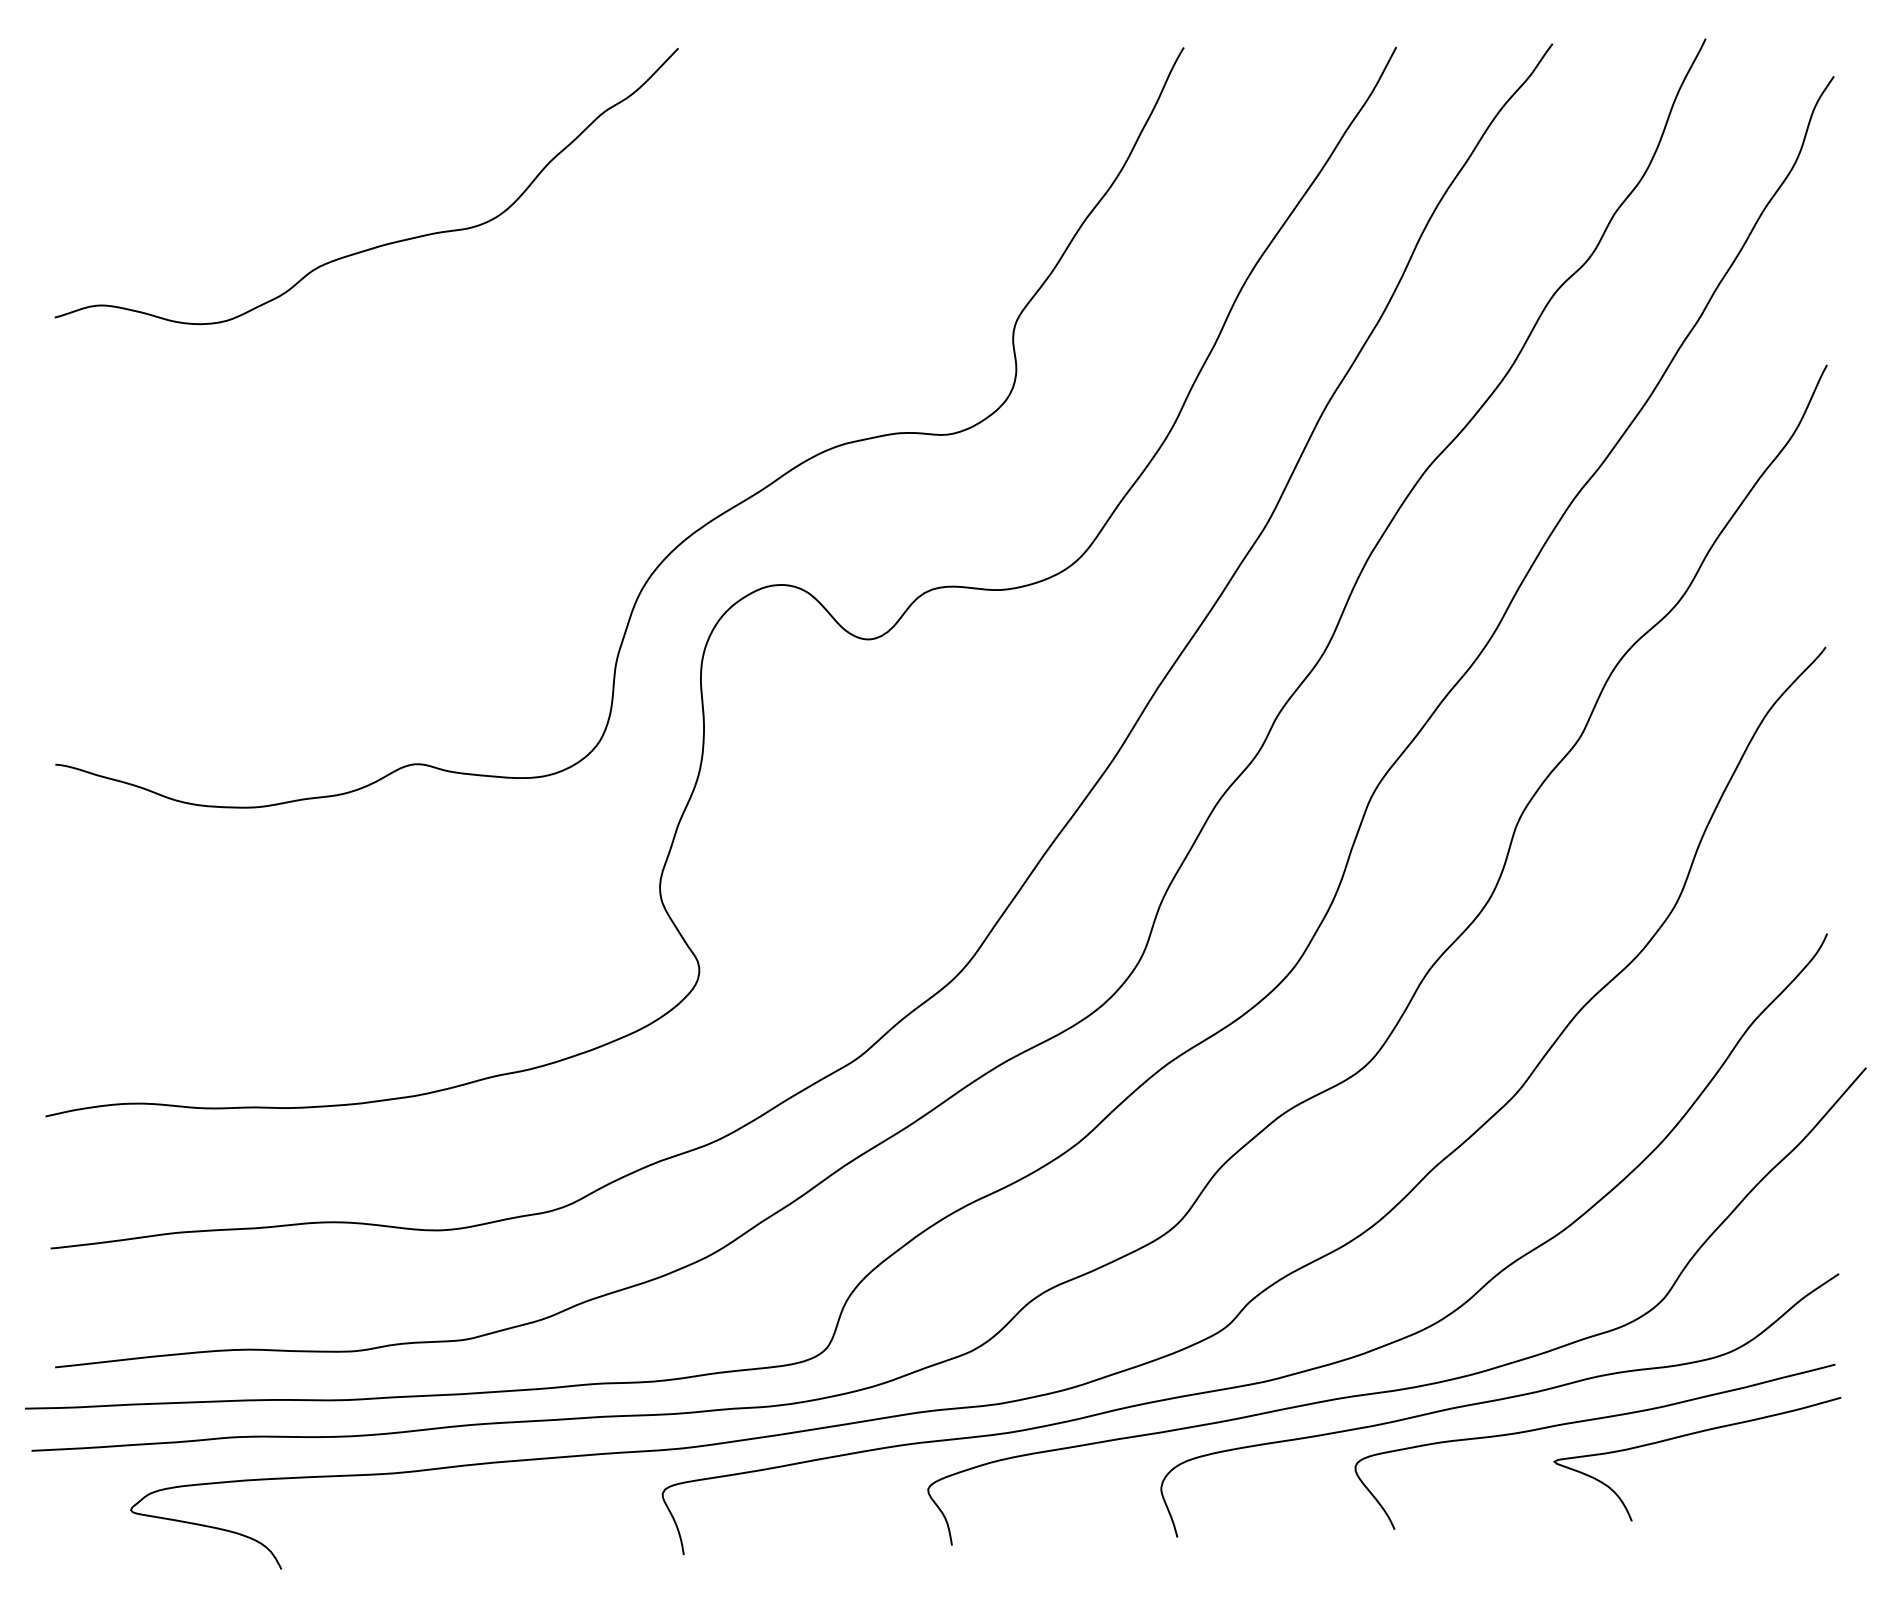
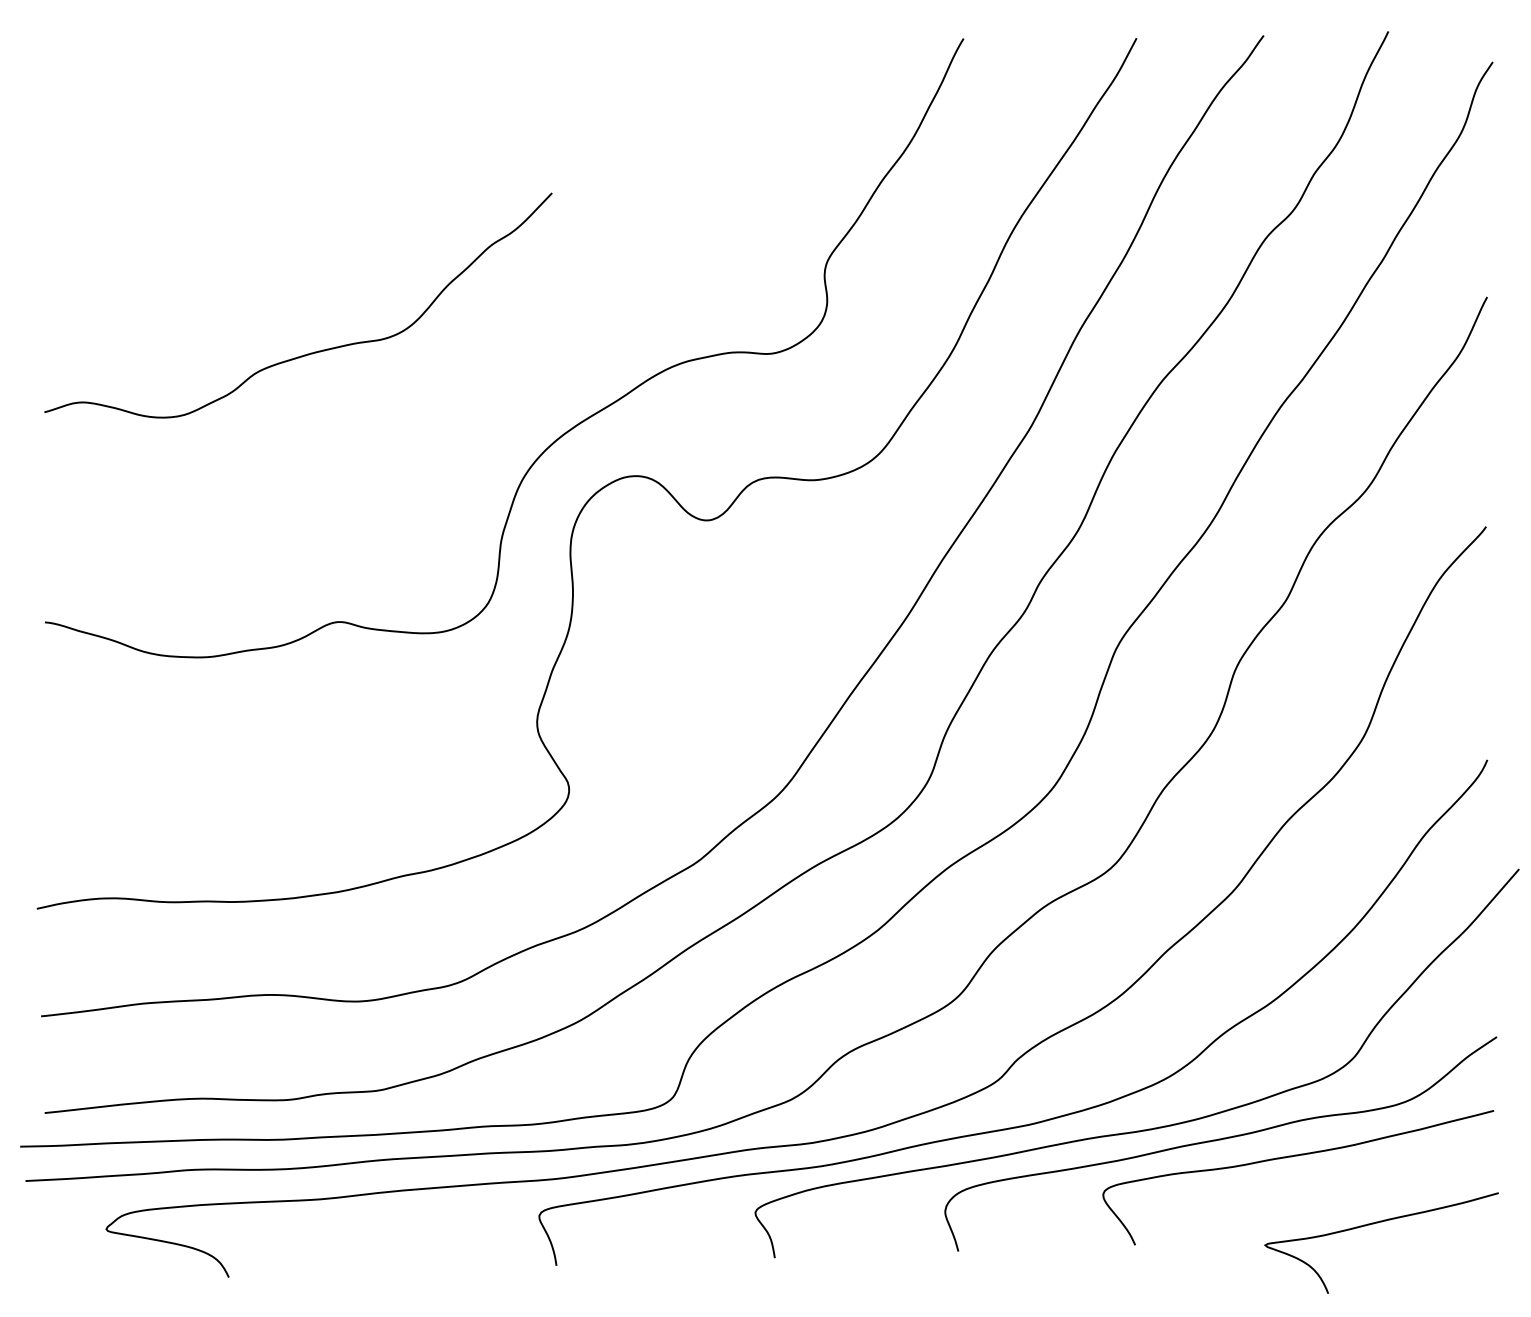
curve: (381, 244) -> (310, 352), moved
curve: (1693, 1434) -> (1378, 1223), moved

